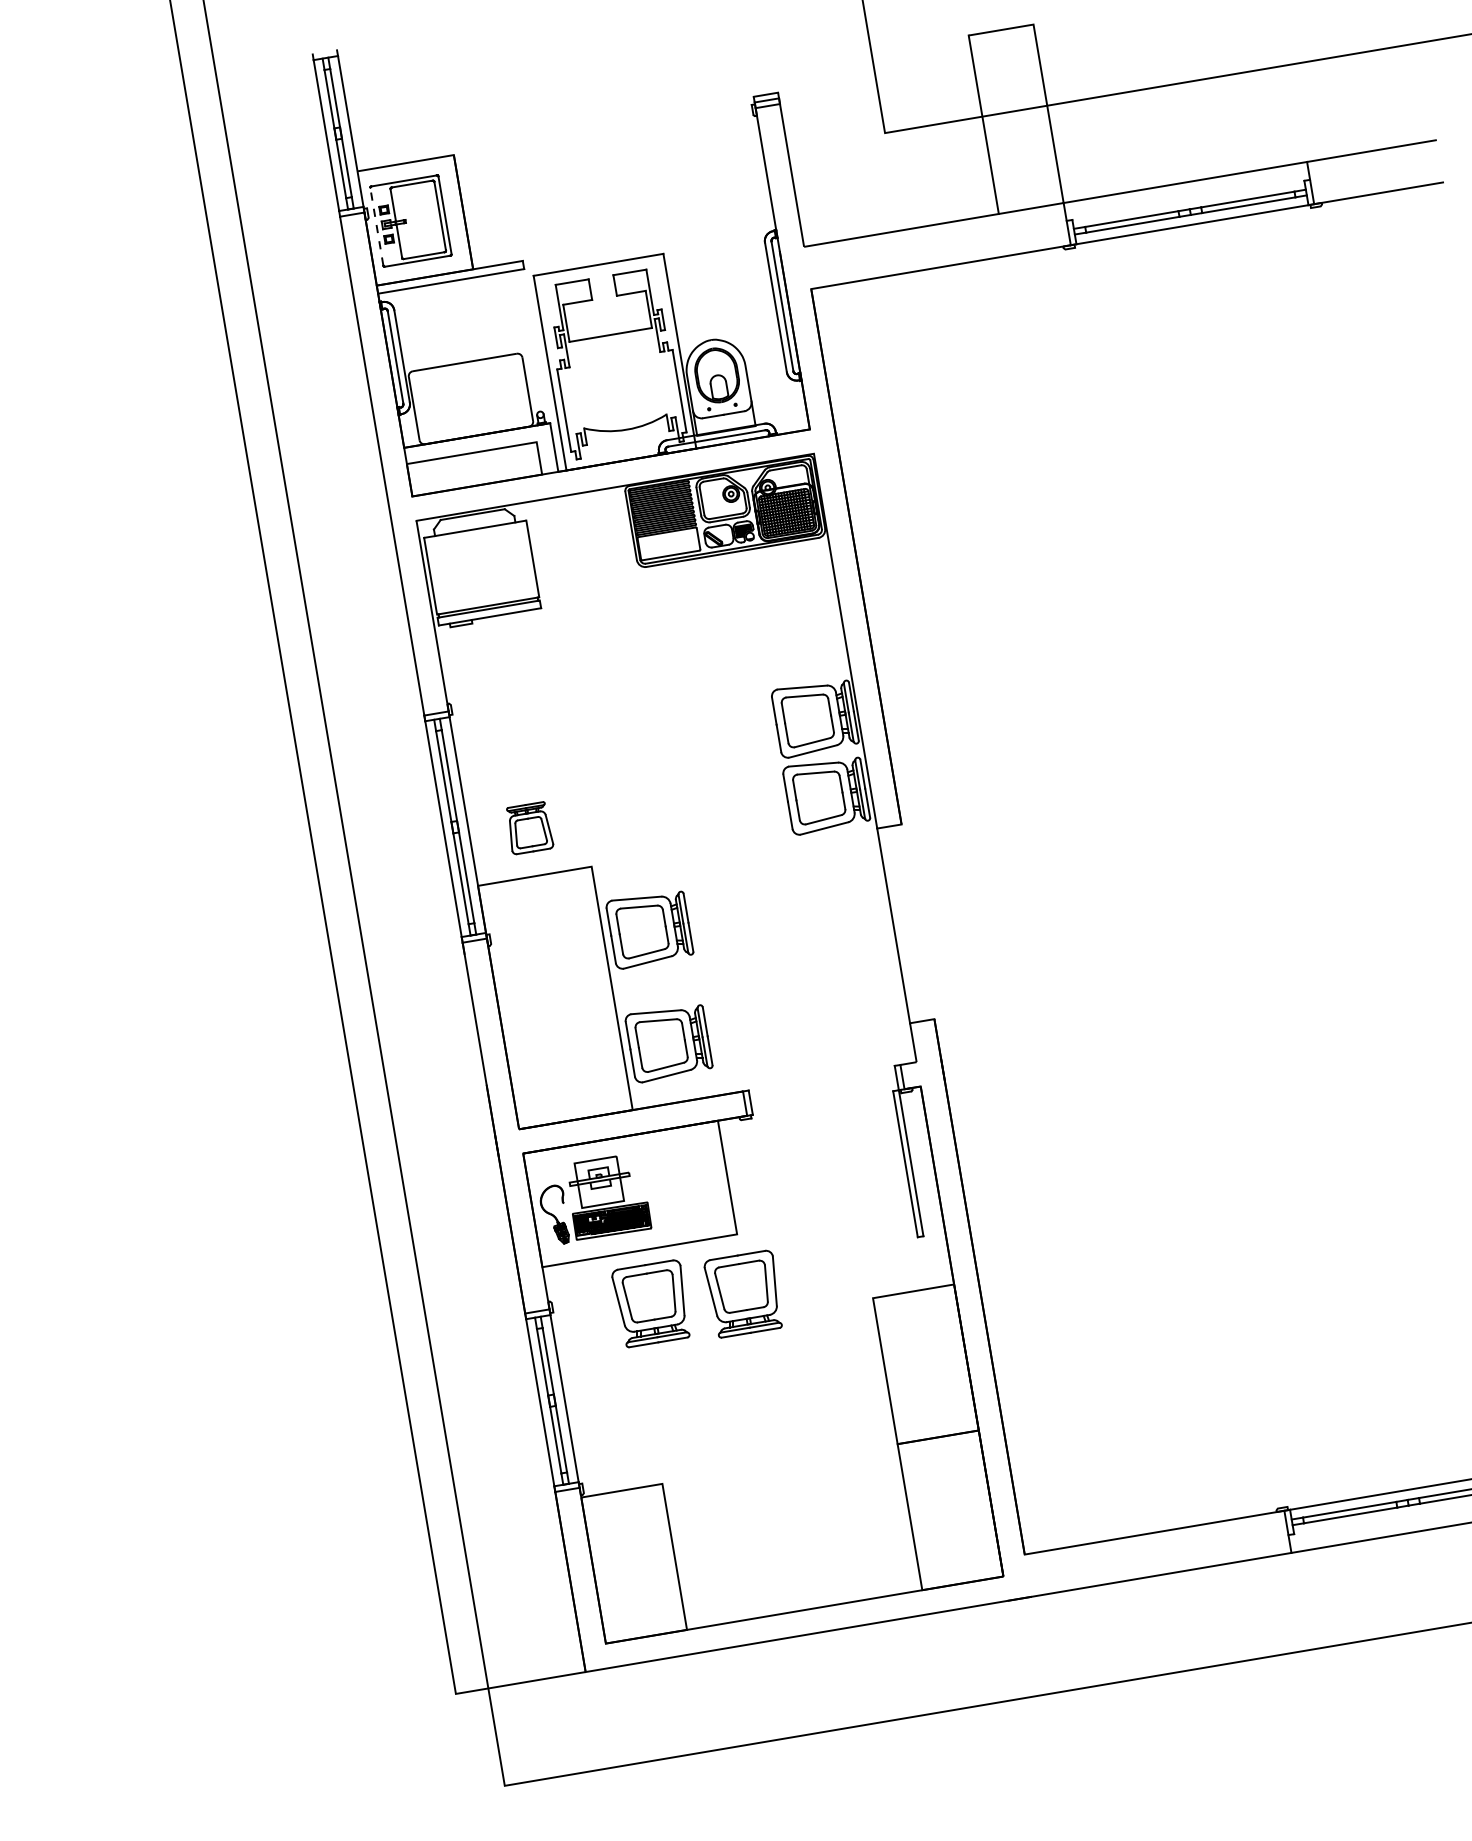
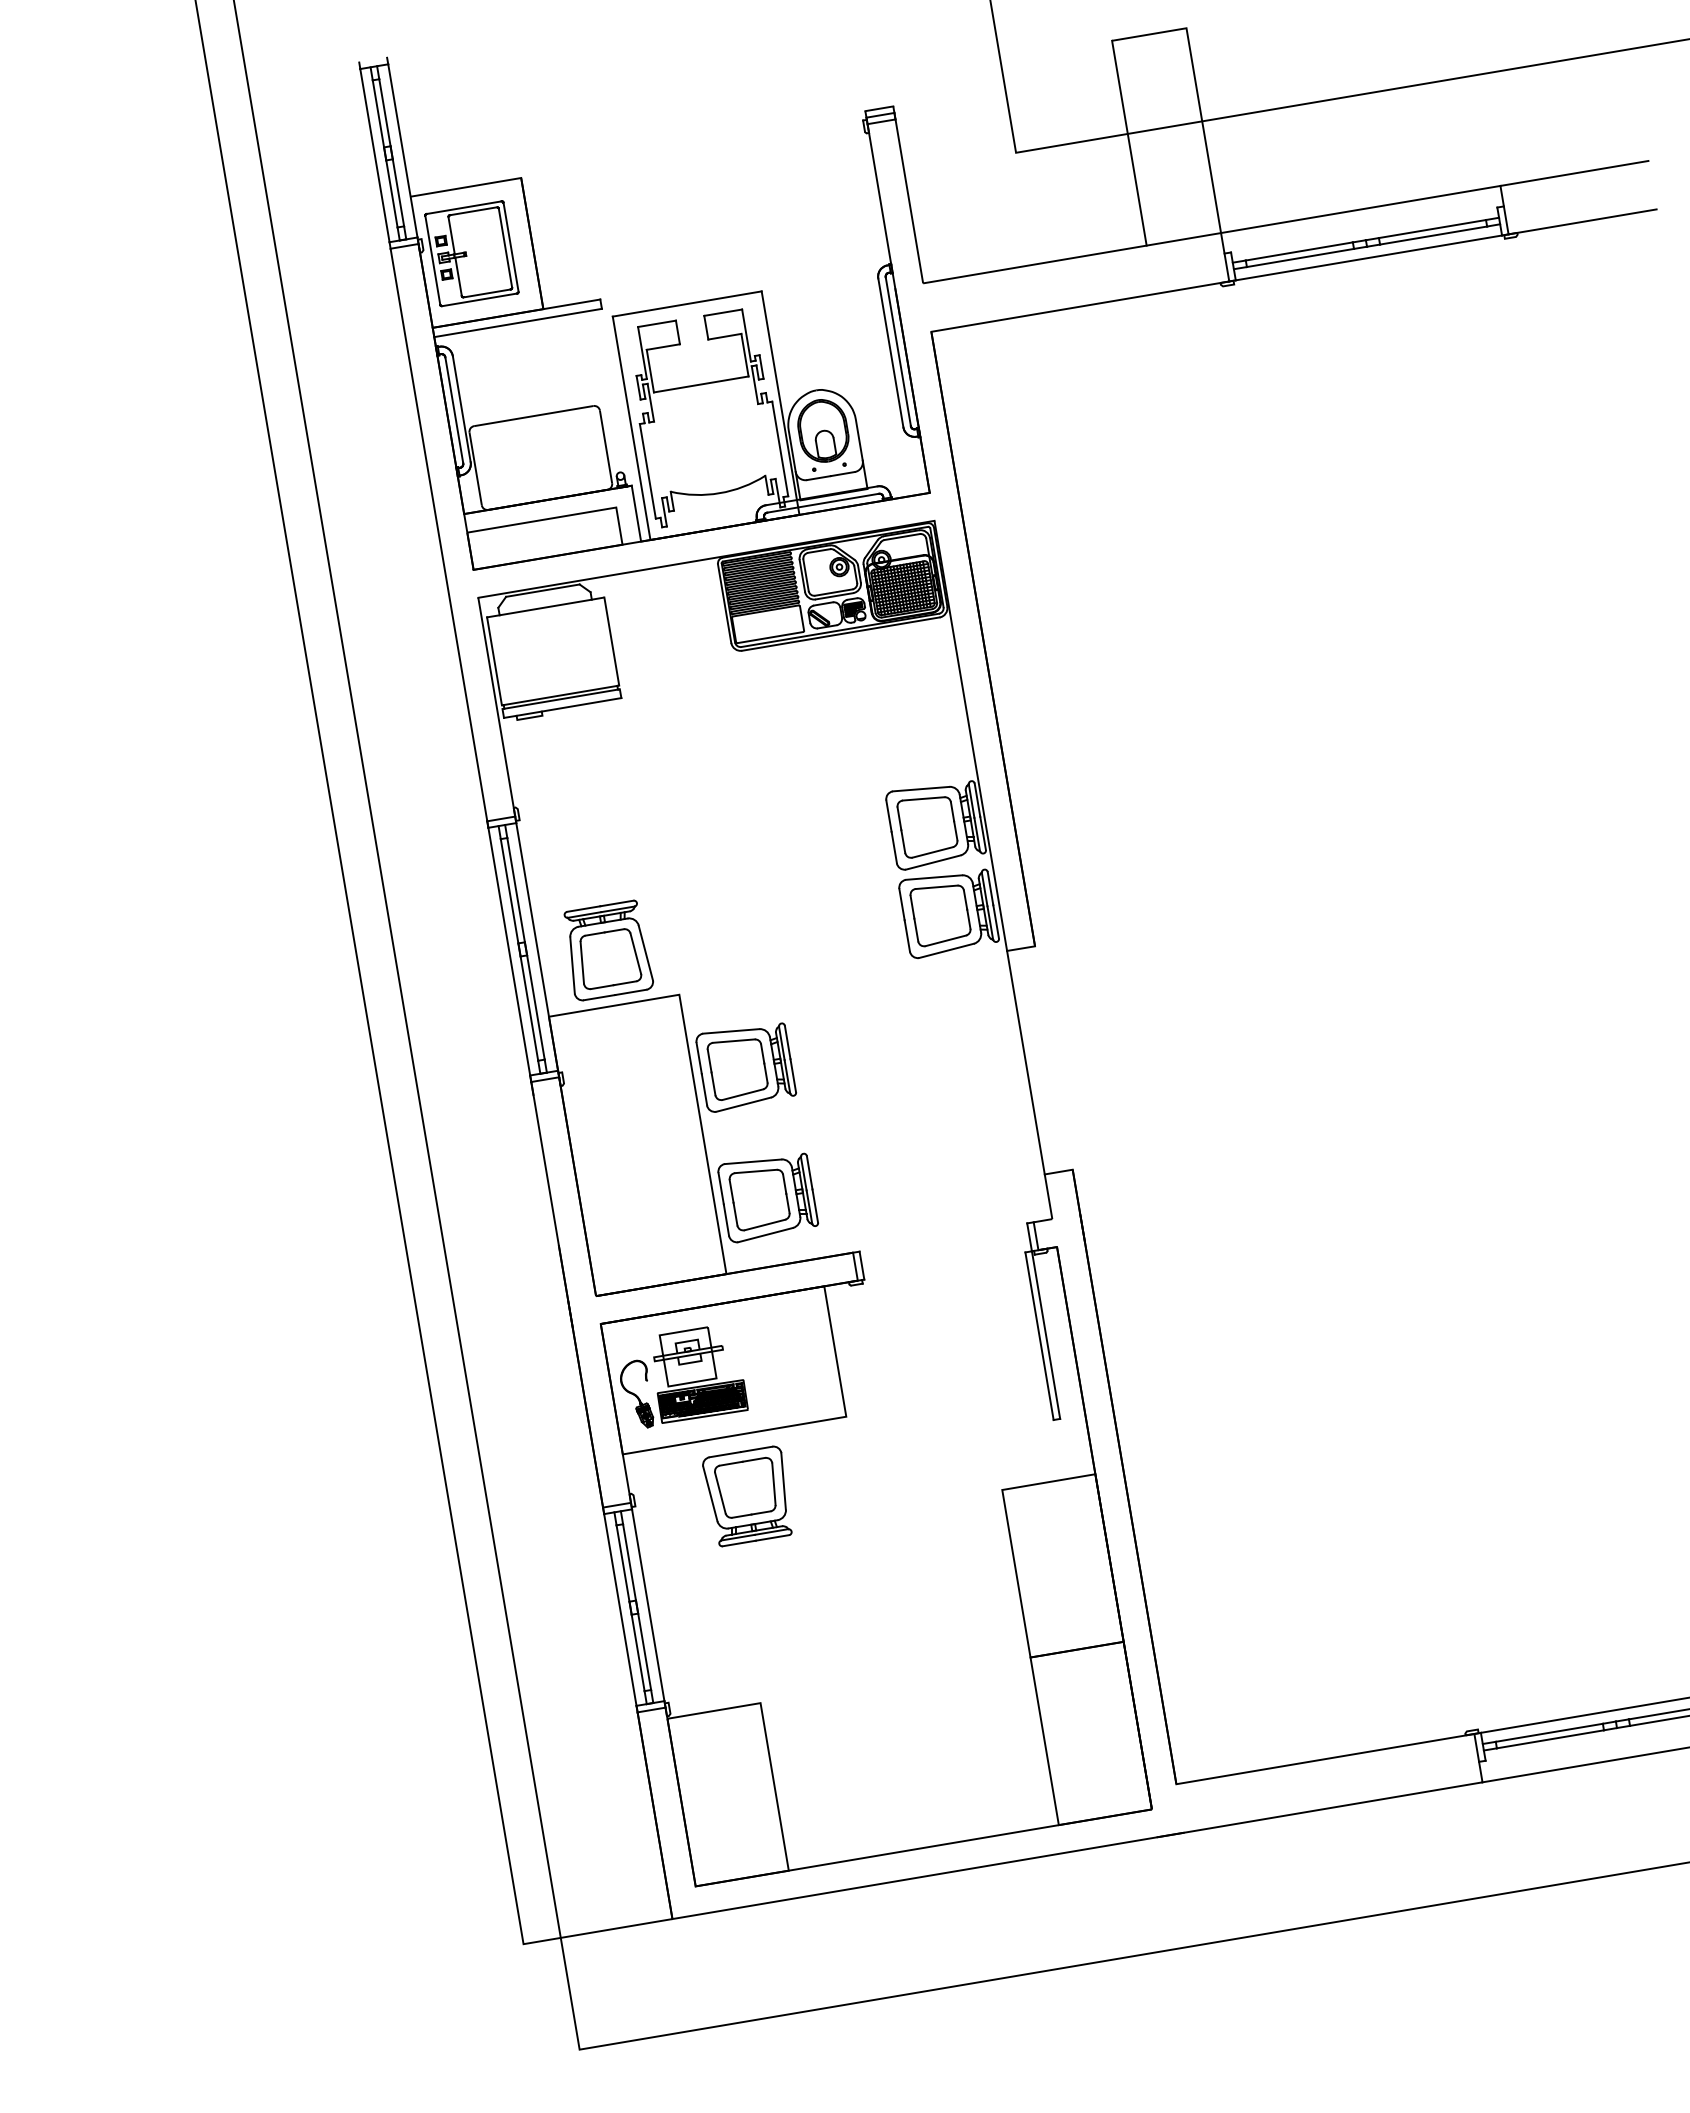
line: (376, 226) -> (432, 259), dashed -> solid
part: (529, 828) -> (608, 950), size x1.67
part: (743, 1294) -> (853, 1485), removed

